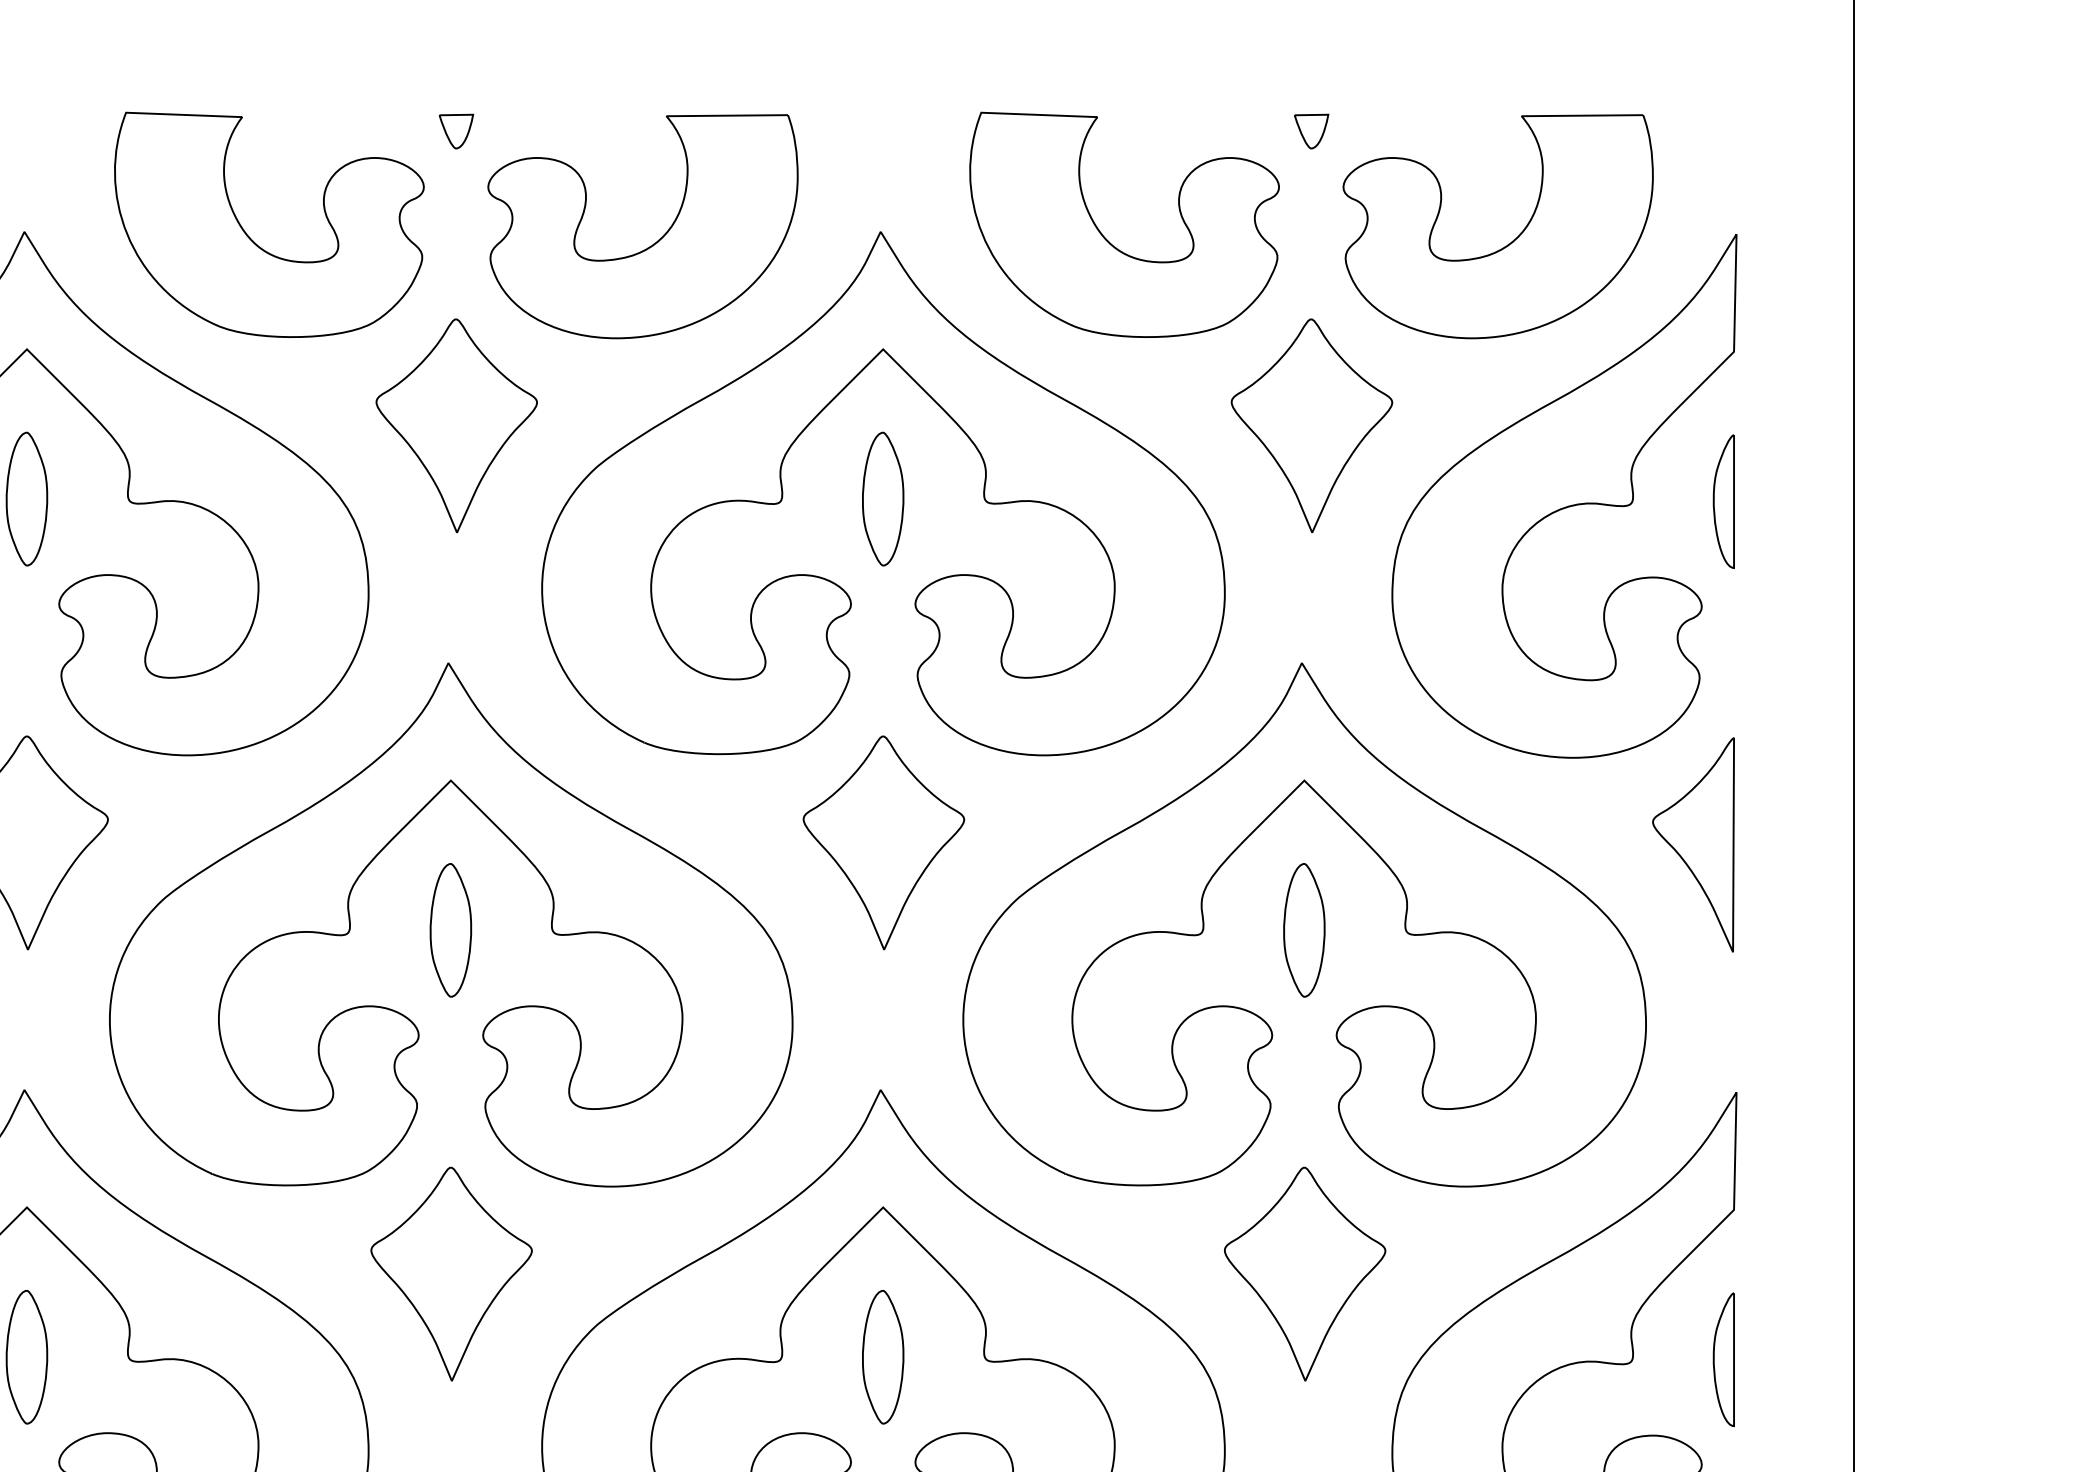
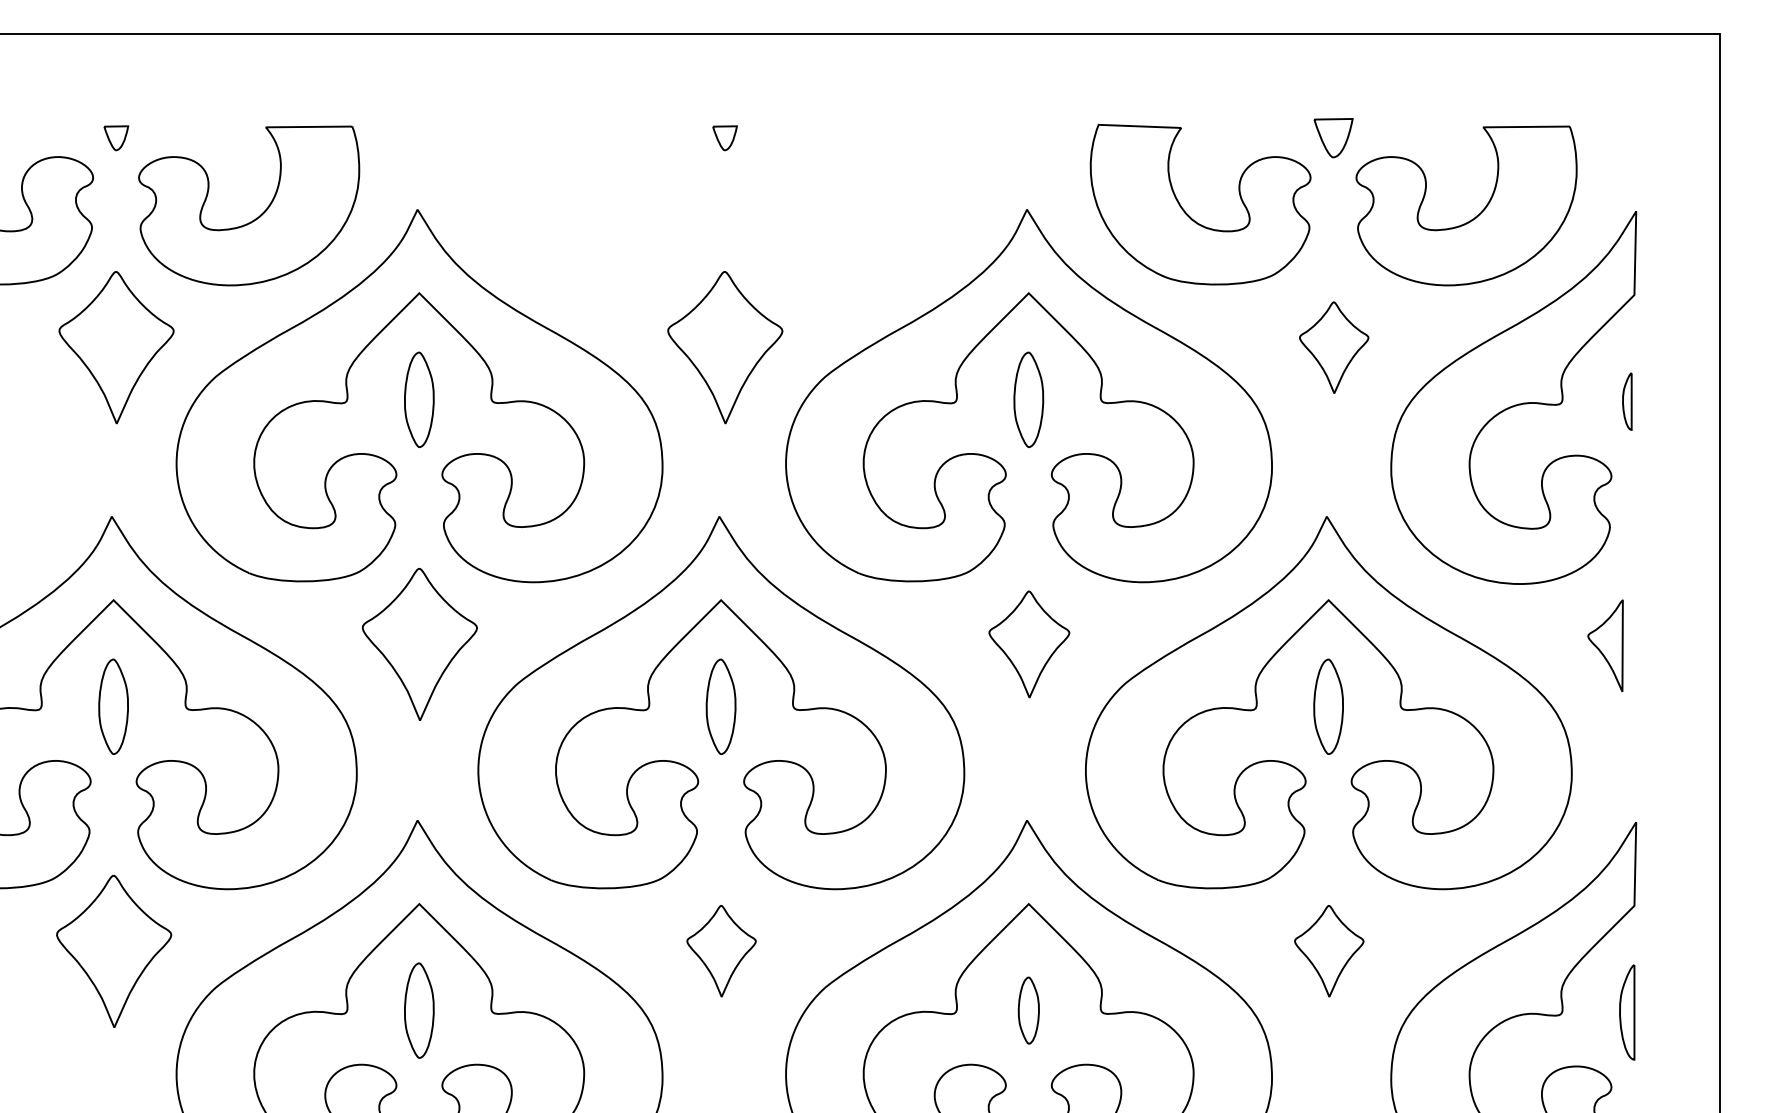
part: (1311, 131) -> (1333, 138), size x1.6
part: (253, 240) -> (580, 215), removed
part: (655, 241) -> (866, 216), removed
part: (1312, 425) -> (1334, 347), size x0.6
part: (1724, 501) -> (1627, 401), size x0.6
part: (884, 842) -> (1029, 644), size x0.7
part: (1693, 844) -> (1605, 645), size x0.6
part: (451, 1272) -> (721, 950), size x0.6
part: (1305, 1272) -> (1329, 950), size x0.6
part: (882, 1356) -> (1028, 1010), size x0.7

